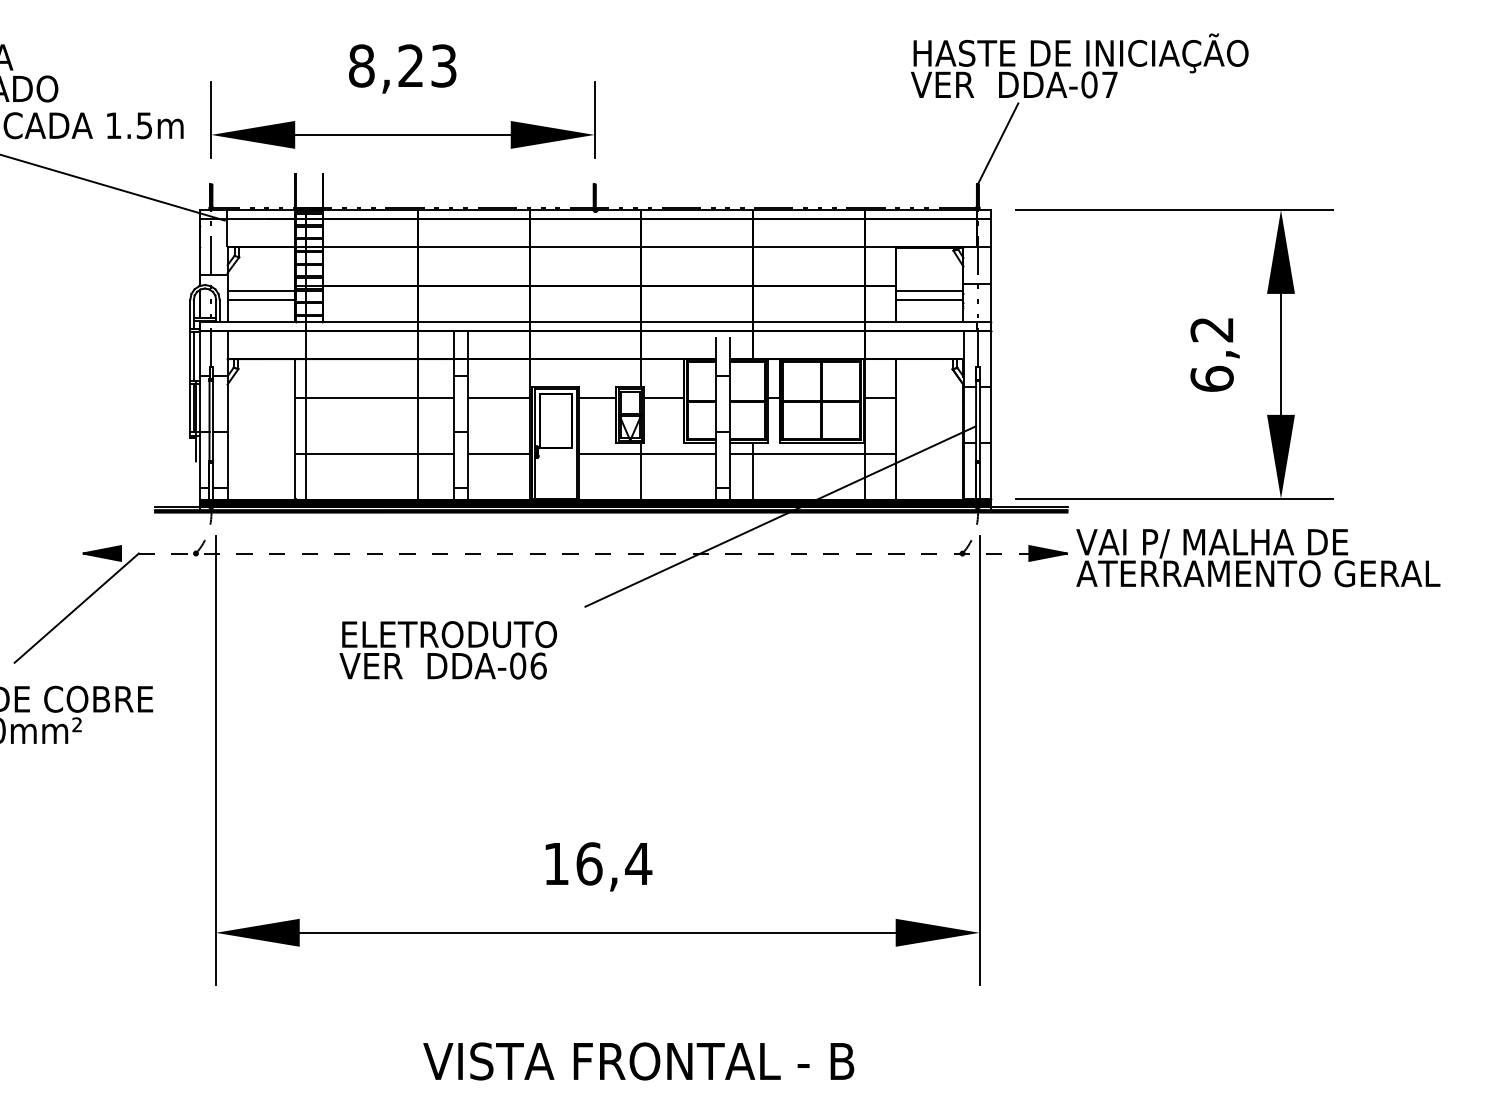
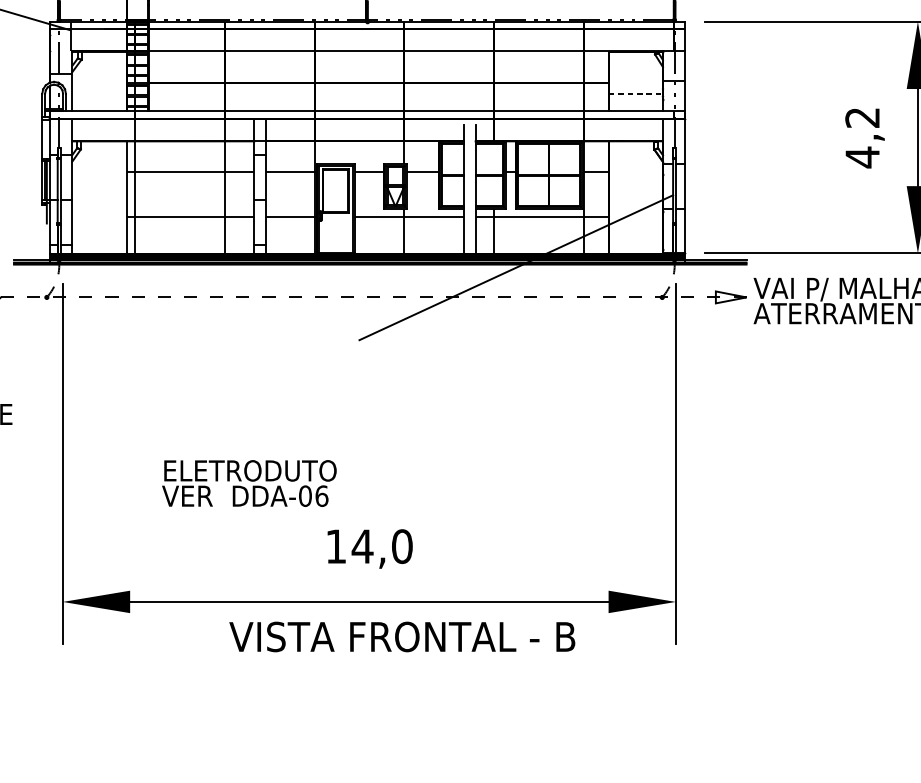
line: (261, 290) -> (99, 86), removed
line: (929, 290) -> (635, 86), removed
line: (261, 299) -> (99, 93), removed
line: (929, 299) -> (635, 93), solid -> dashed
line: (193, 356) -> (44, 139), removed
text: (1211, 378) -> (862, 156), 6,2 -> 4,2
hatch: (723, 432) -> (470, 200), removed
fill: (1048, 553) -> (731, 297), removed
text: (448, 650) -> (249, 483), moved
text: (613, 863) -> (382, 546), 16,4 -> 14,0
text: (638, 1061) -> (402, 637), moved

